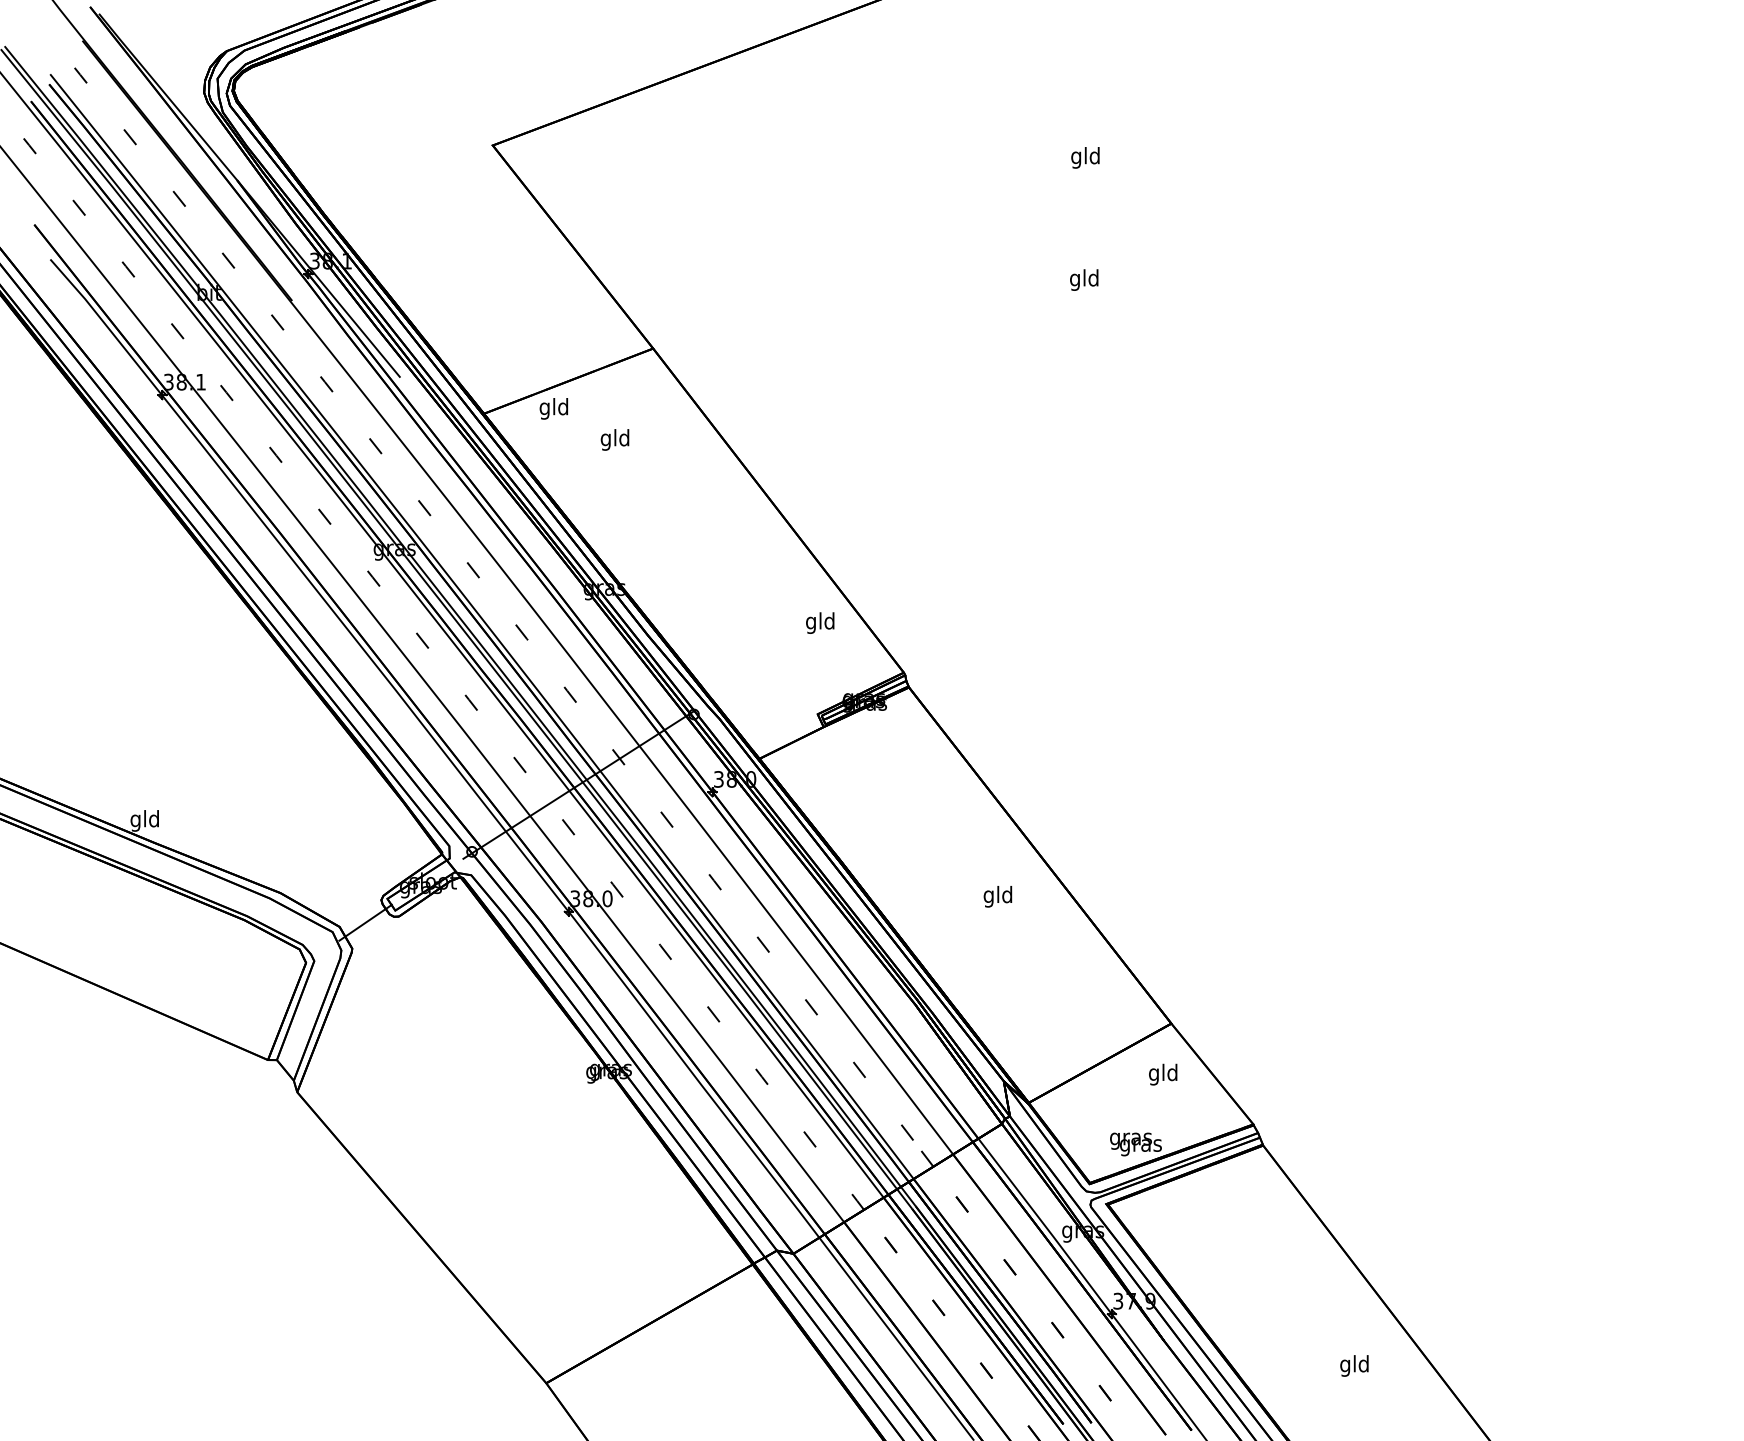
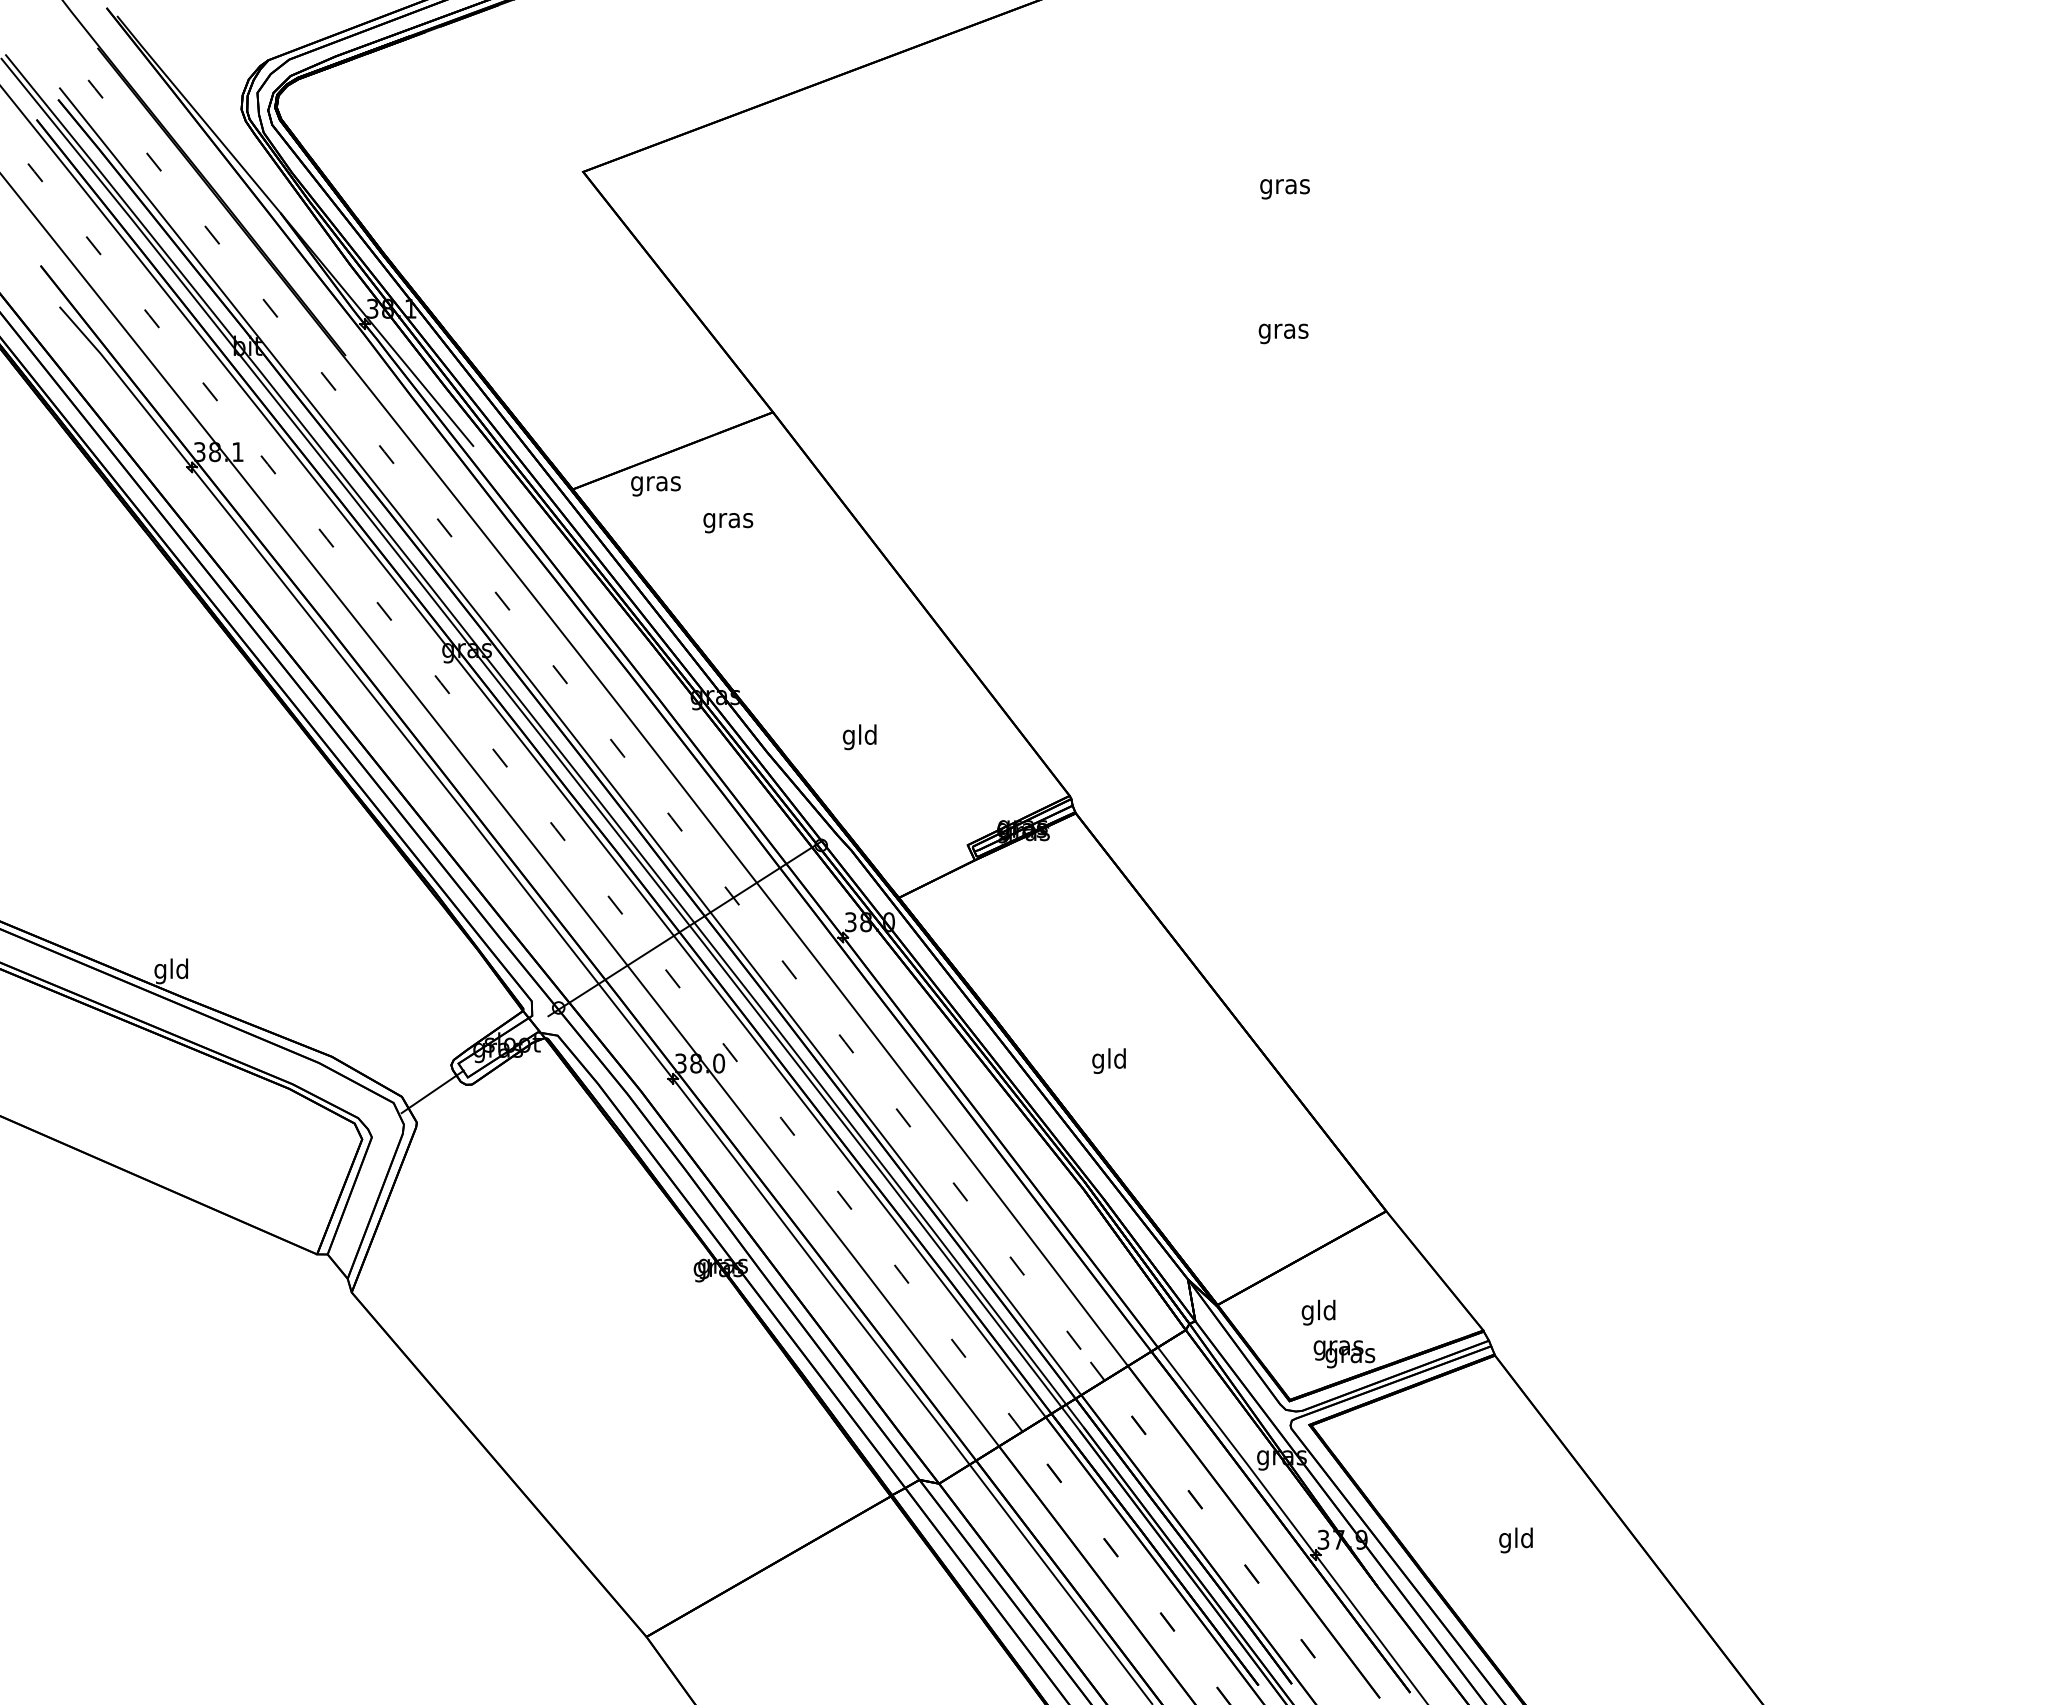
text: (1085, 157) -> (1284, 186), gld -> gras
text: (1084, 280) -> (1283, 331), gld -> gras
text: (553, 408) -> (655, 483), gld -> gras
text: (615, 439) -> (728, 520), gld -> gras
text: (820, 623) -> (859, 737), moved
text: (997, 896) -> (1108, 1060), moved
text: (1163, 1074) -> (1318, 1312), moved
text: (1354, 1366) -> (1515, 1540), moved

